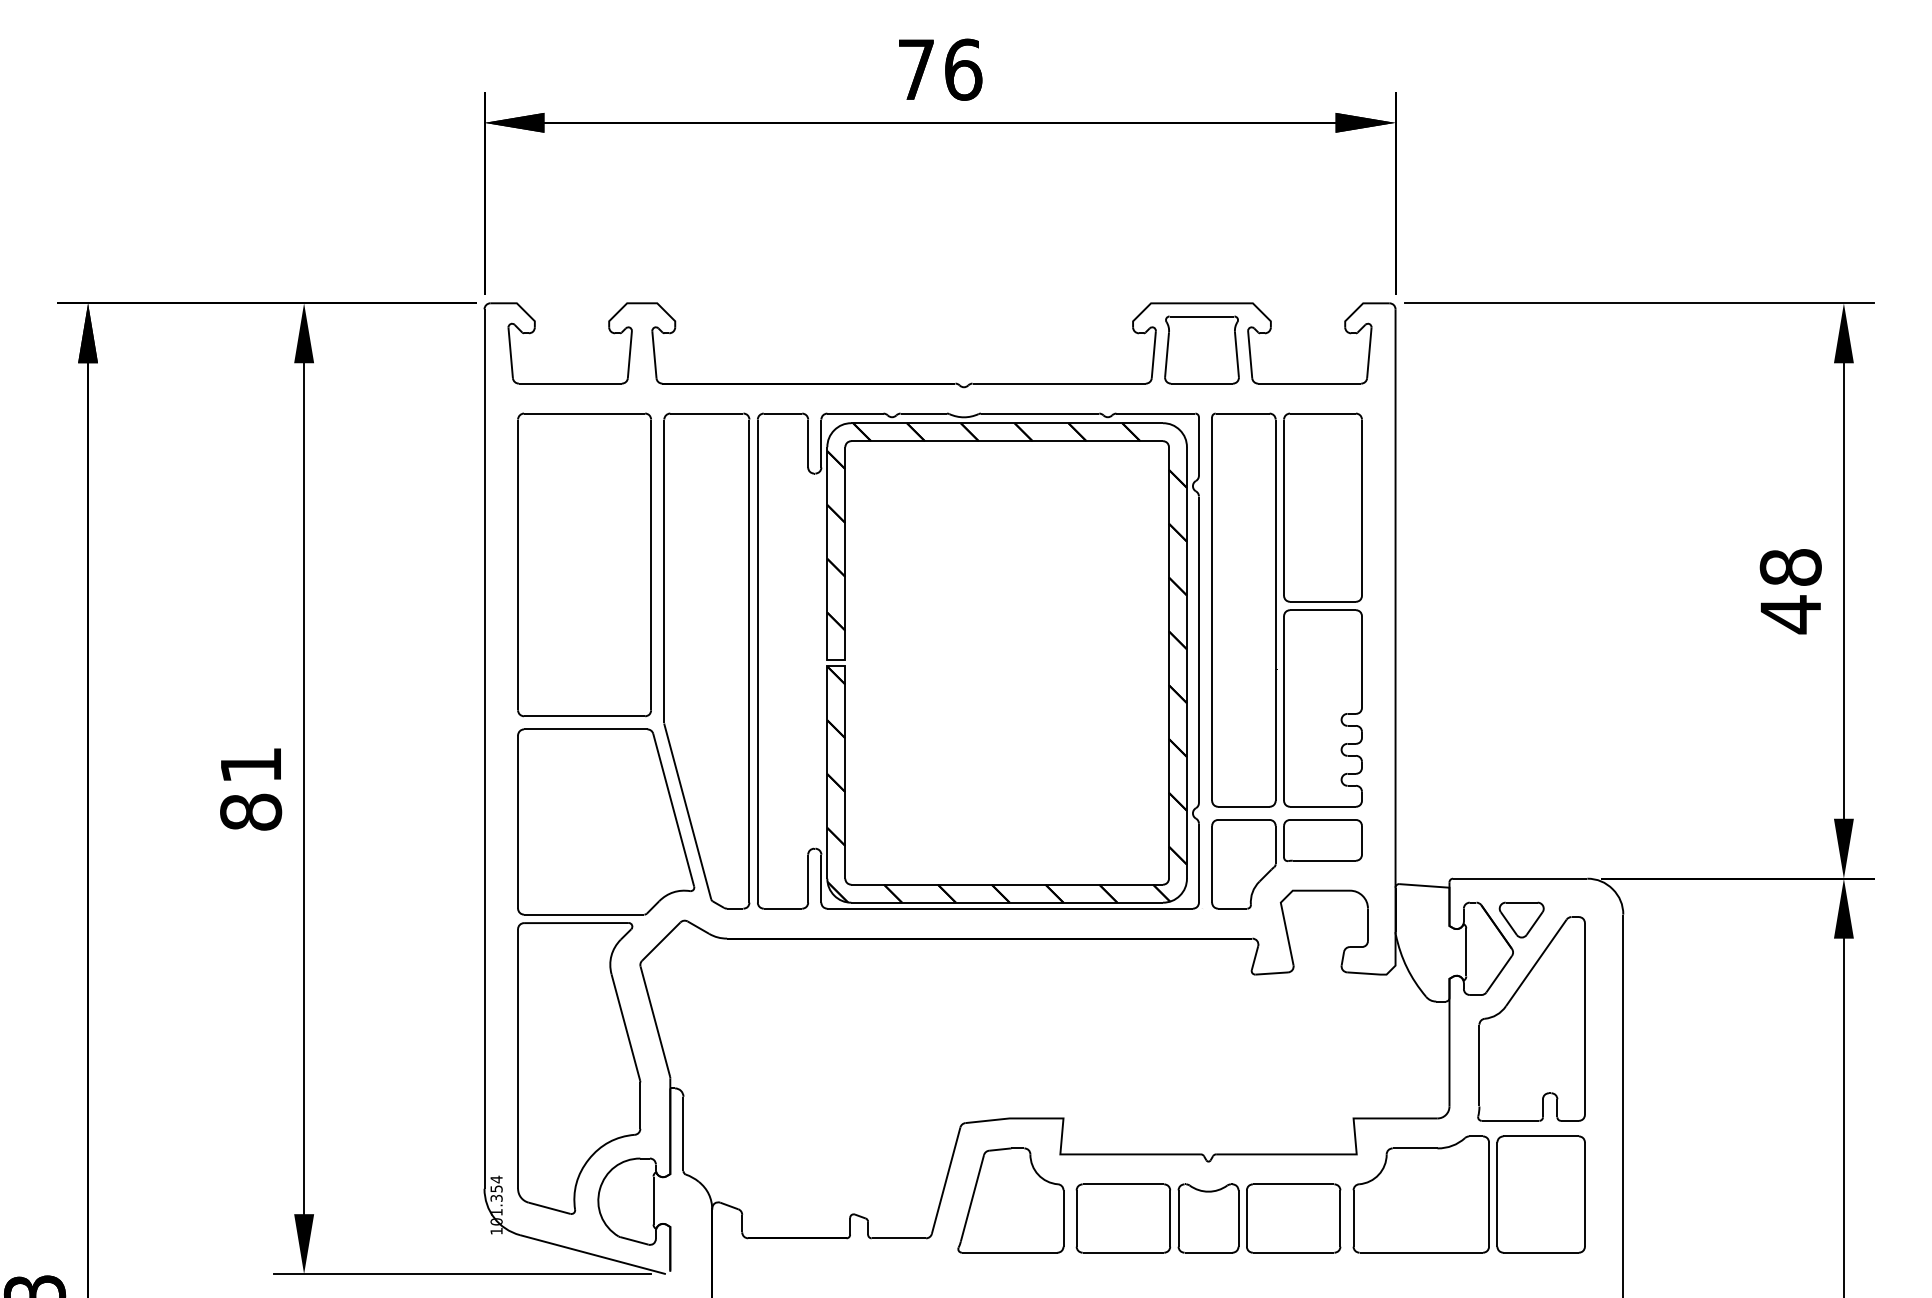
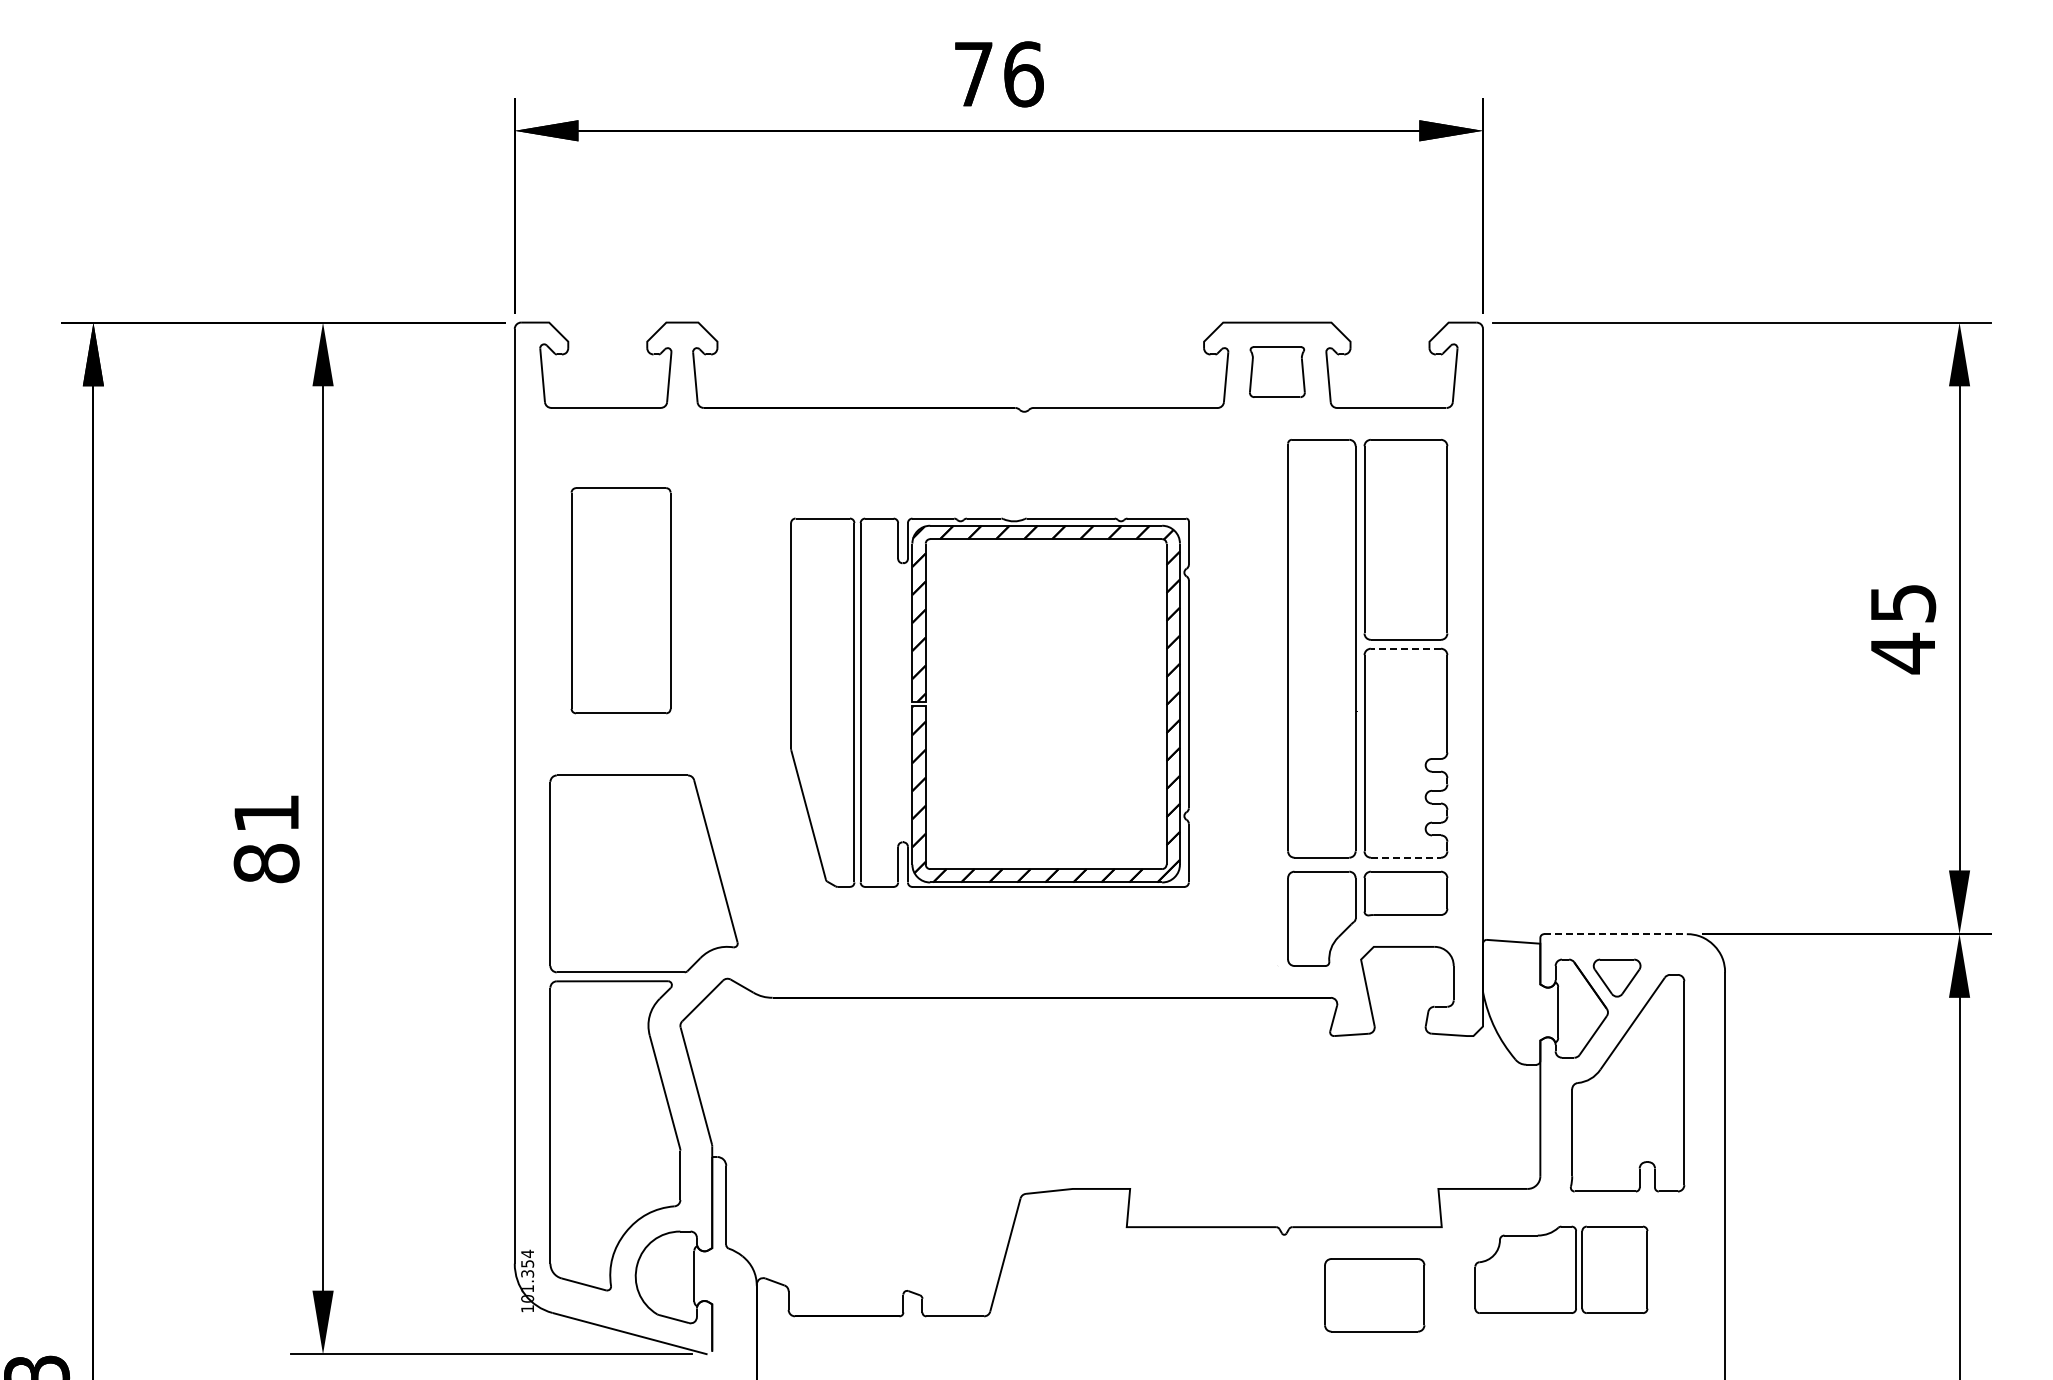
part: (1202, 349) -> (1277, 371), size x0.7
part: (583, 564) -> (620, 600), size x0.7
text: (1791, 566) -> (1903, 602), 48 -> 45
line: (1322, 609) -> (1405, 648), solid -> dashed
part: (931, 660) -> (989, 702), size x0.7
line: (1323, 806) -> (1406, 857), solid -> dashed
line: (1521, 879) -> (1616, 934), solid -> dashed
part: (1469, 1194) -> (1561, 1269), size x0.7
part: (1010, 1200) -> (1073, 1276), removed
part: (1157, 1218) -> (1229, 1295), removed

